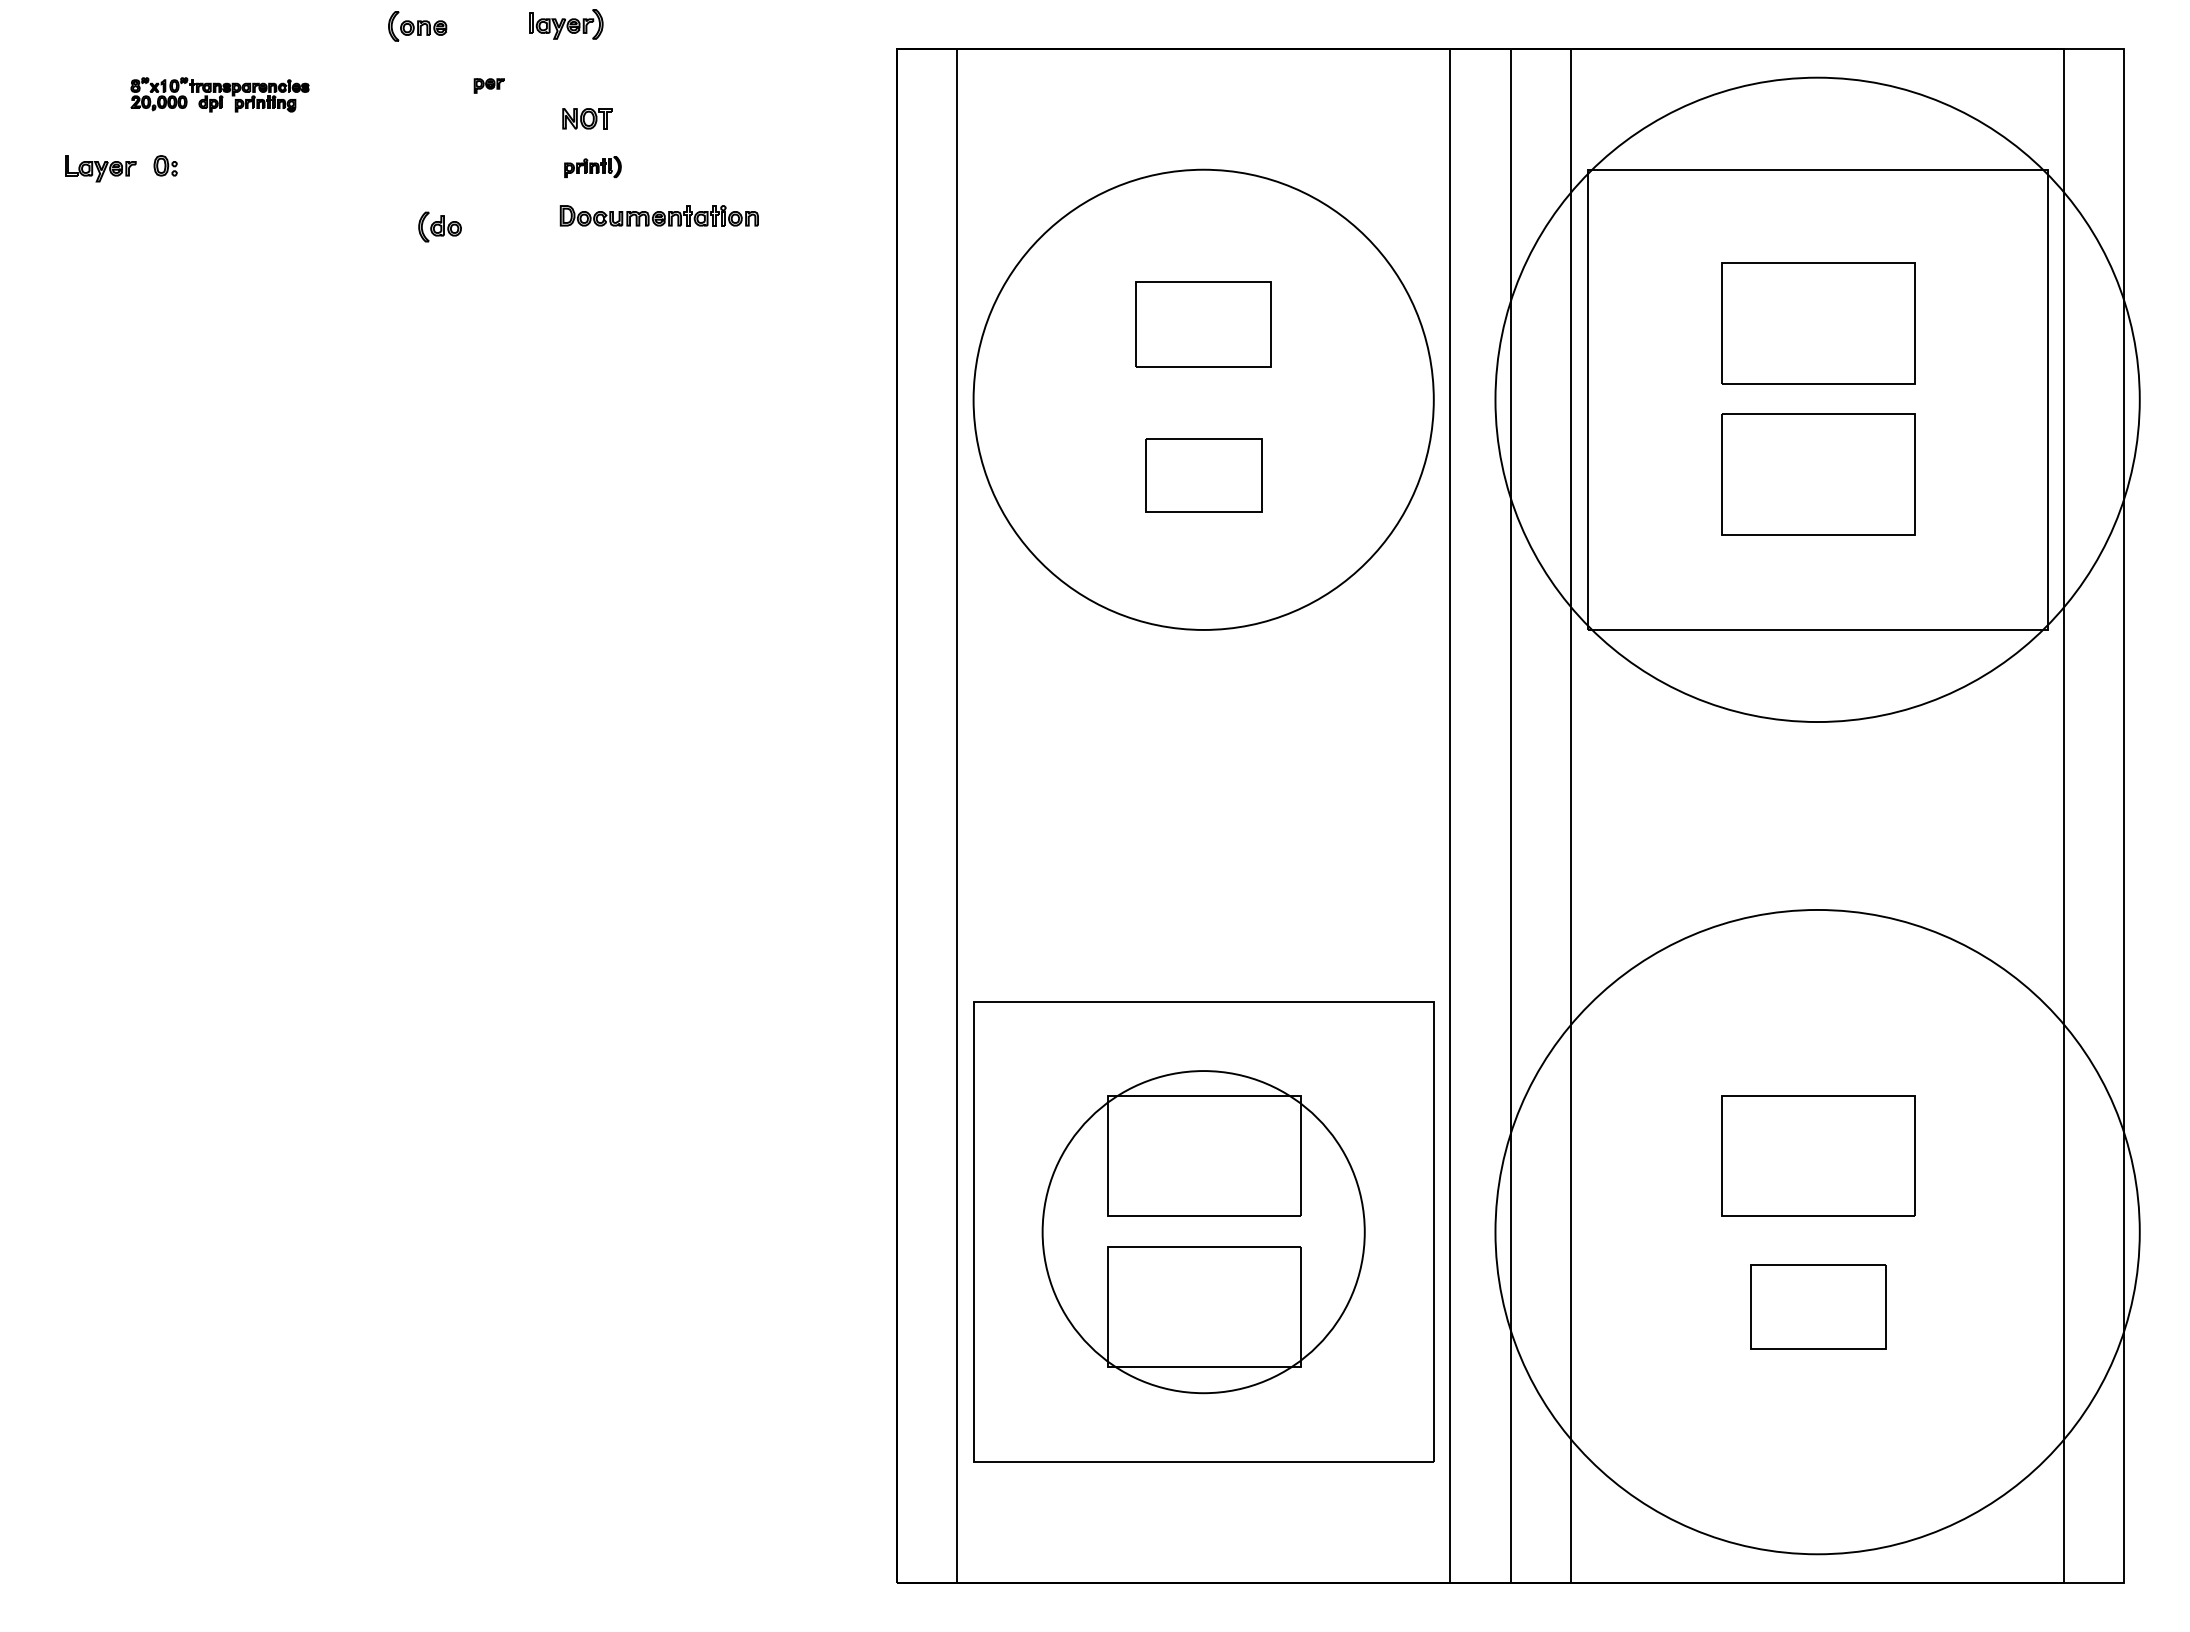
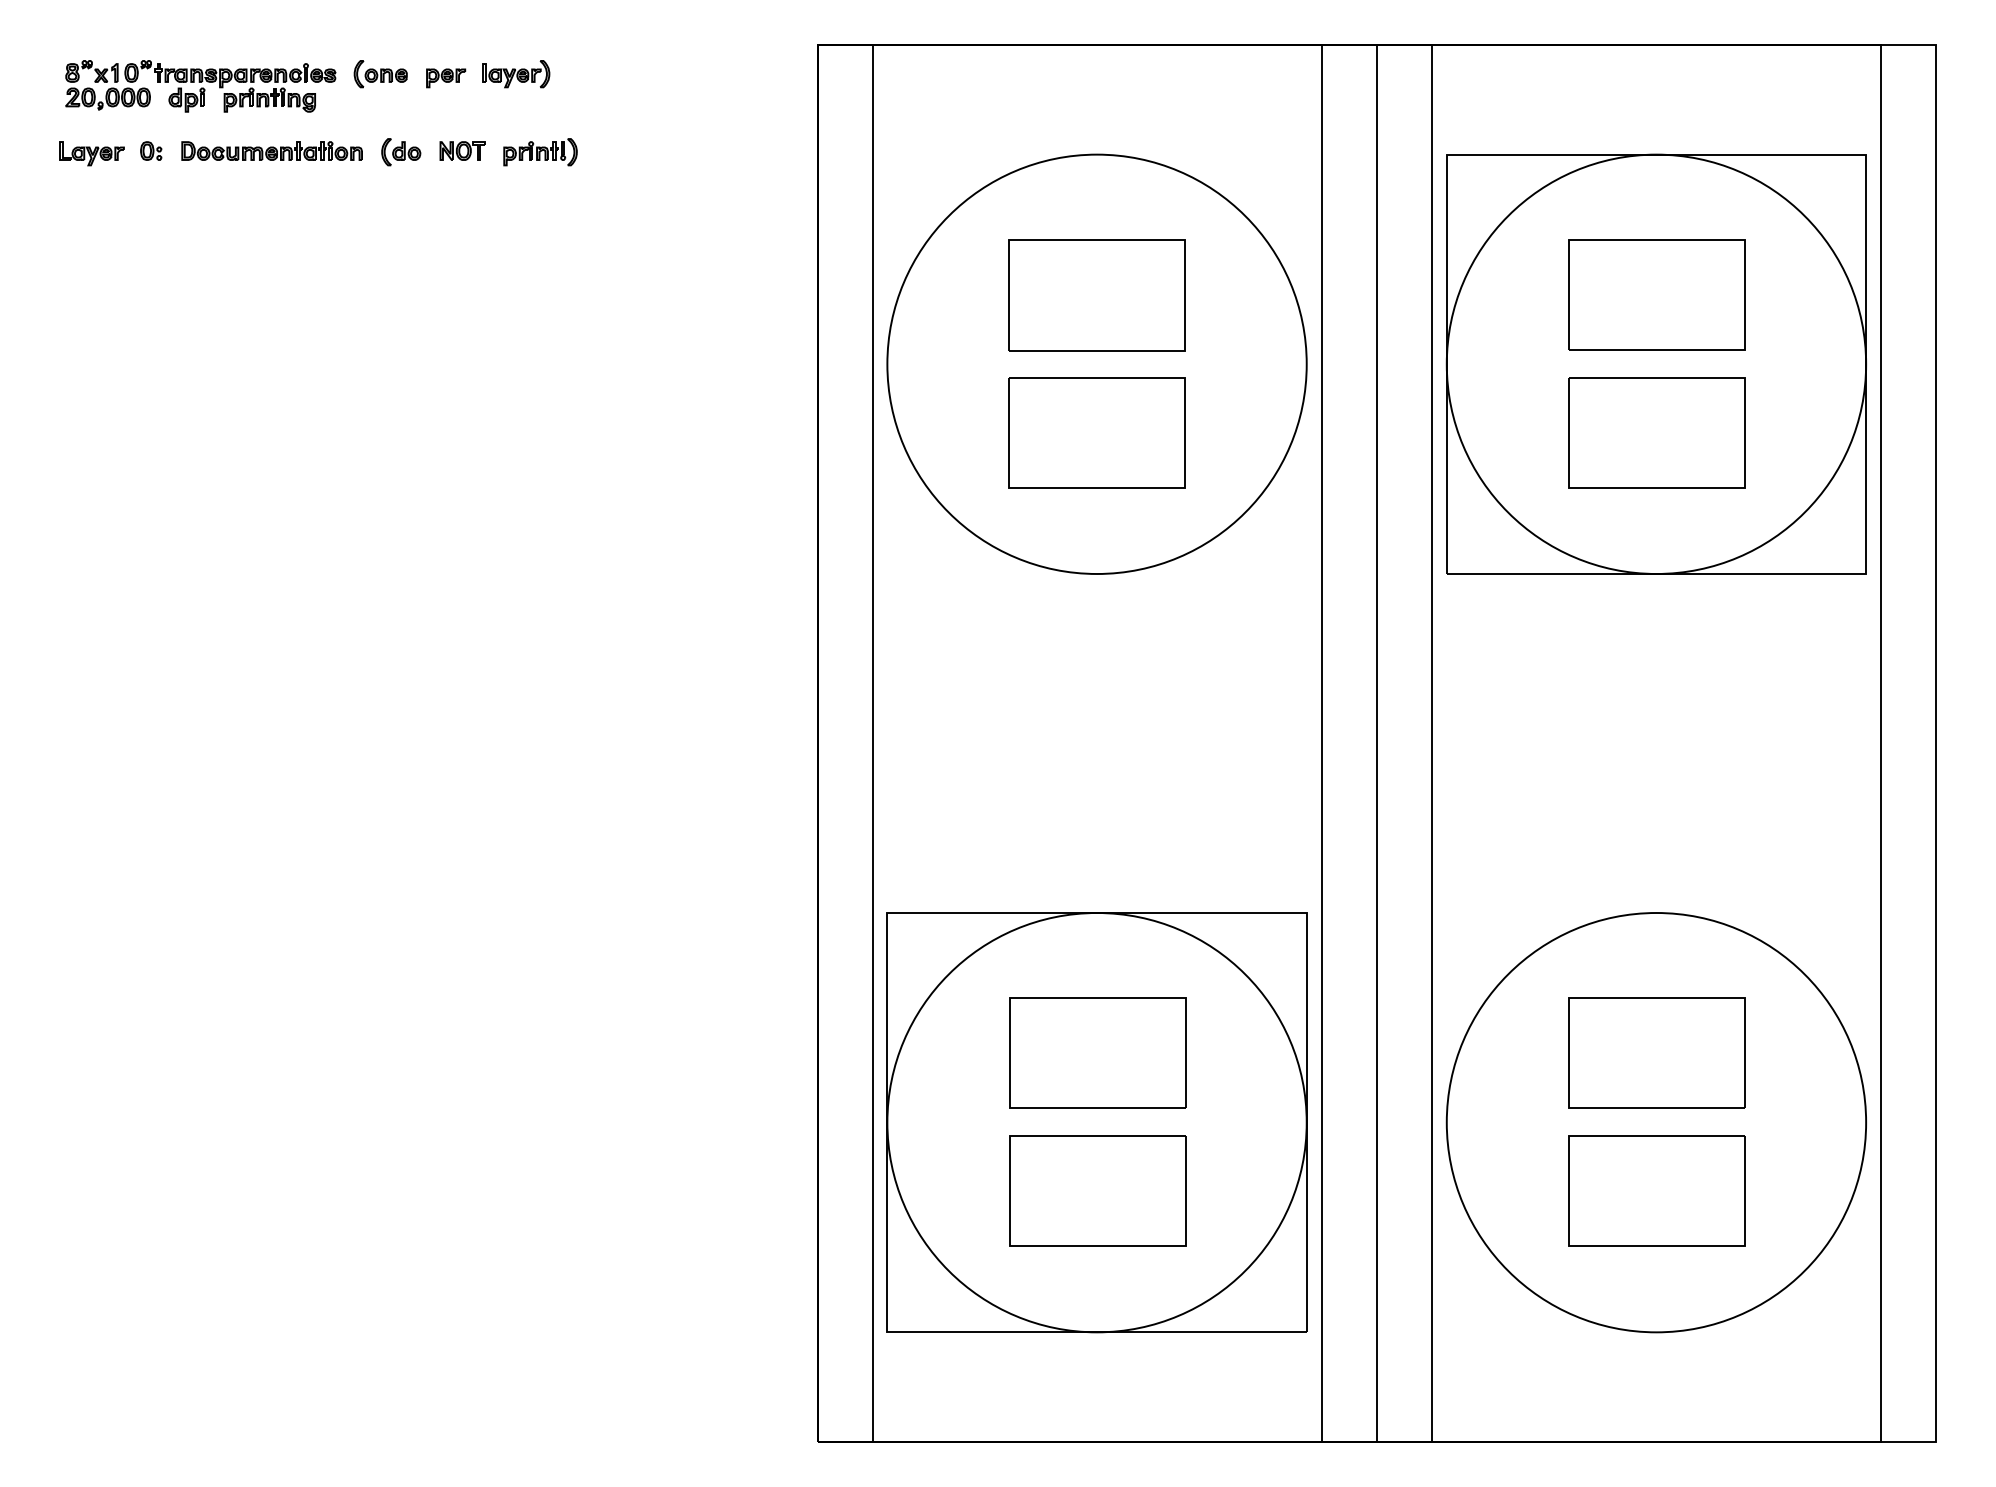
part: (566, 24) -> (516, 74), moved
part: (417, 26) -> (380, 74), moved
part: (489, 85) -> (446, 77), size x1.43
part: (219, 94) -> (200, 86), size x1.67
part: (587, 118) -> (462, 150), moved
part: (592, 166) -> (540, 151), size x1.43
part: (658, 215) -> (271, 150), moved
part: (439, 226) -> (400, 151), moved
part: (1203, 324) -> (1096, 295), size x1.43
circle: (1817, 399) -> (1656, 363), size x0.71
part: (1203, 475) -> (1096, 433), size x1.67
circle: (1203, 1232) -> (1096, 1123), size x1.43
circle: (1817, 1232) -> (1656, 1123), size x0.71
part: (1818, 1306) -> (1657, 1190), size x1.43

